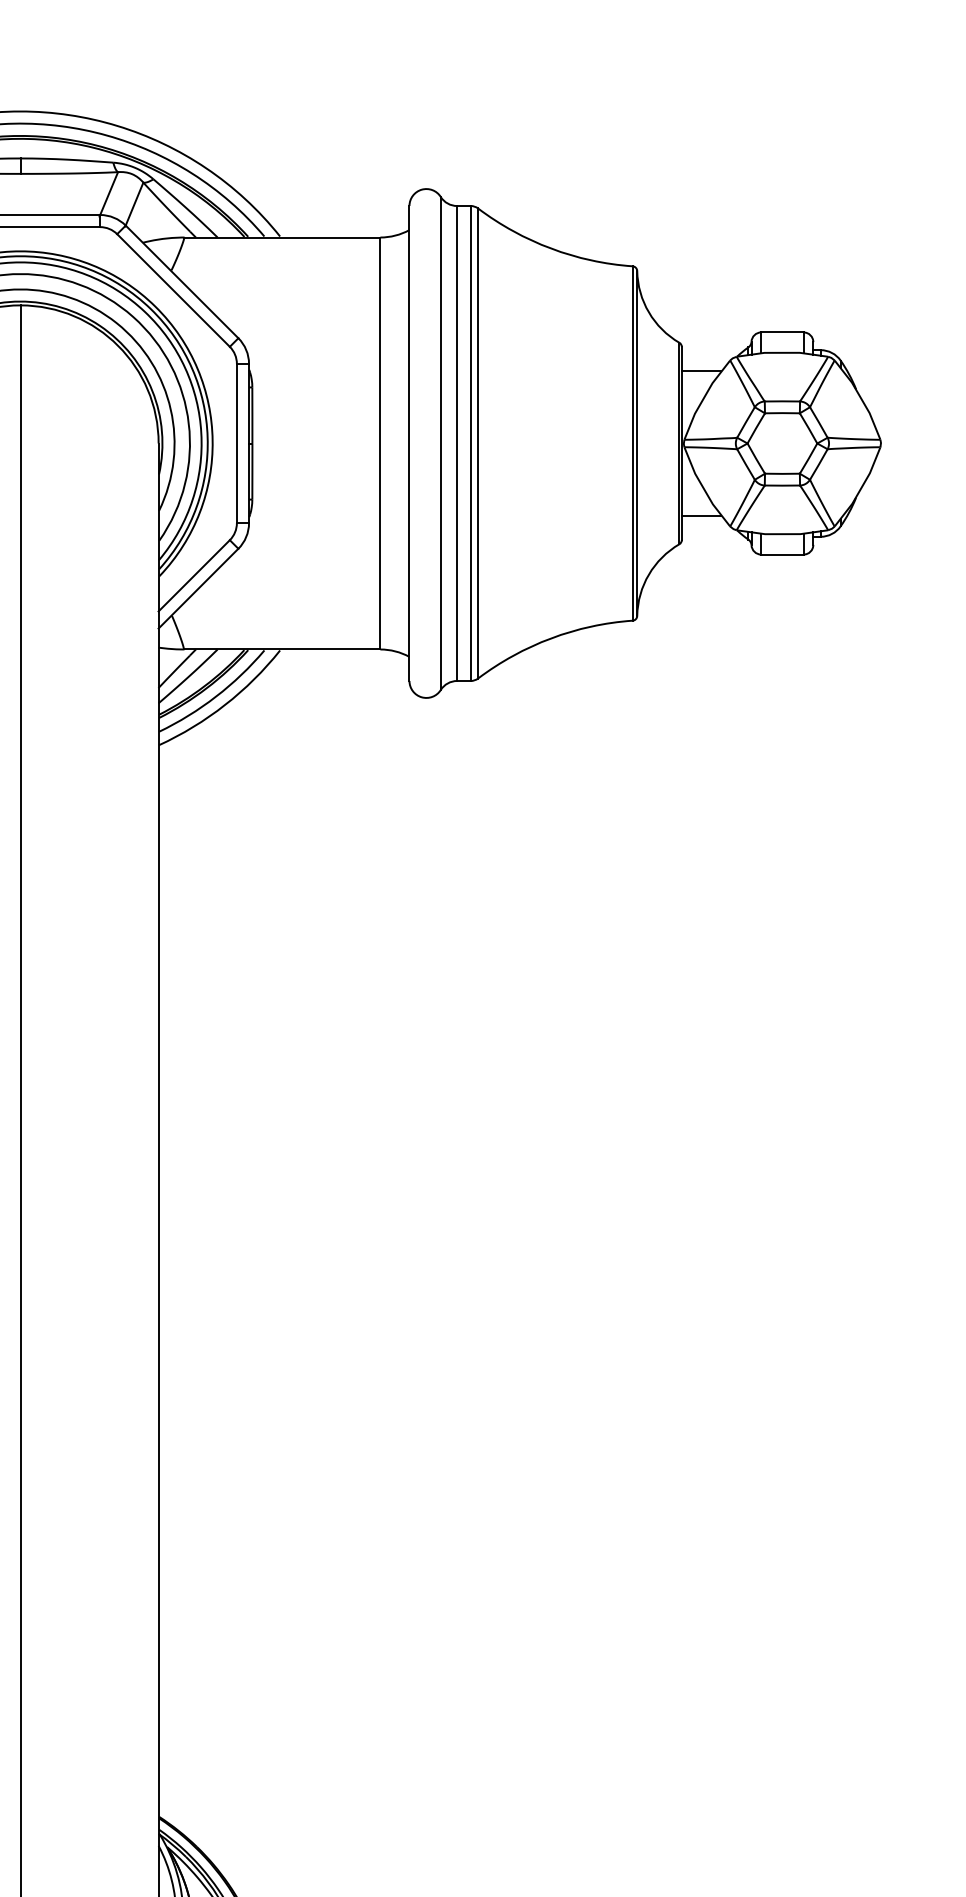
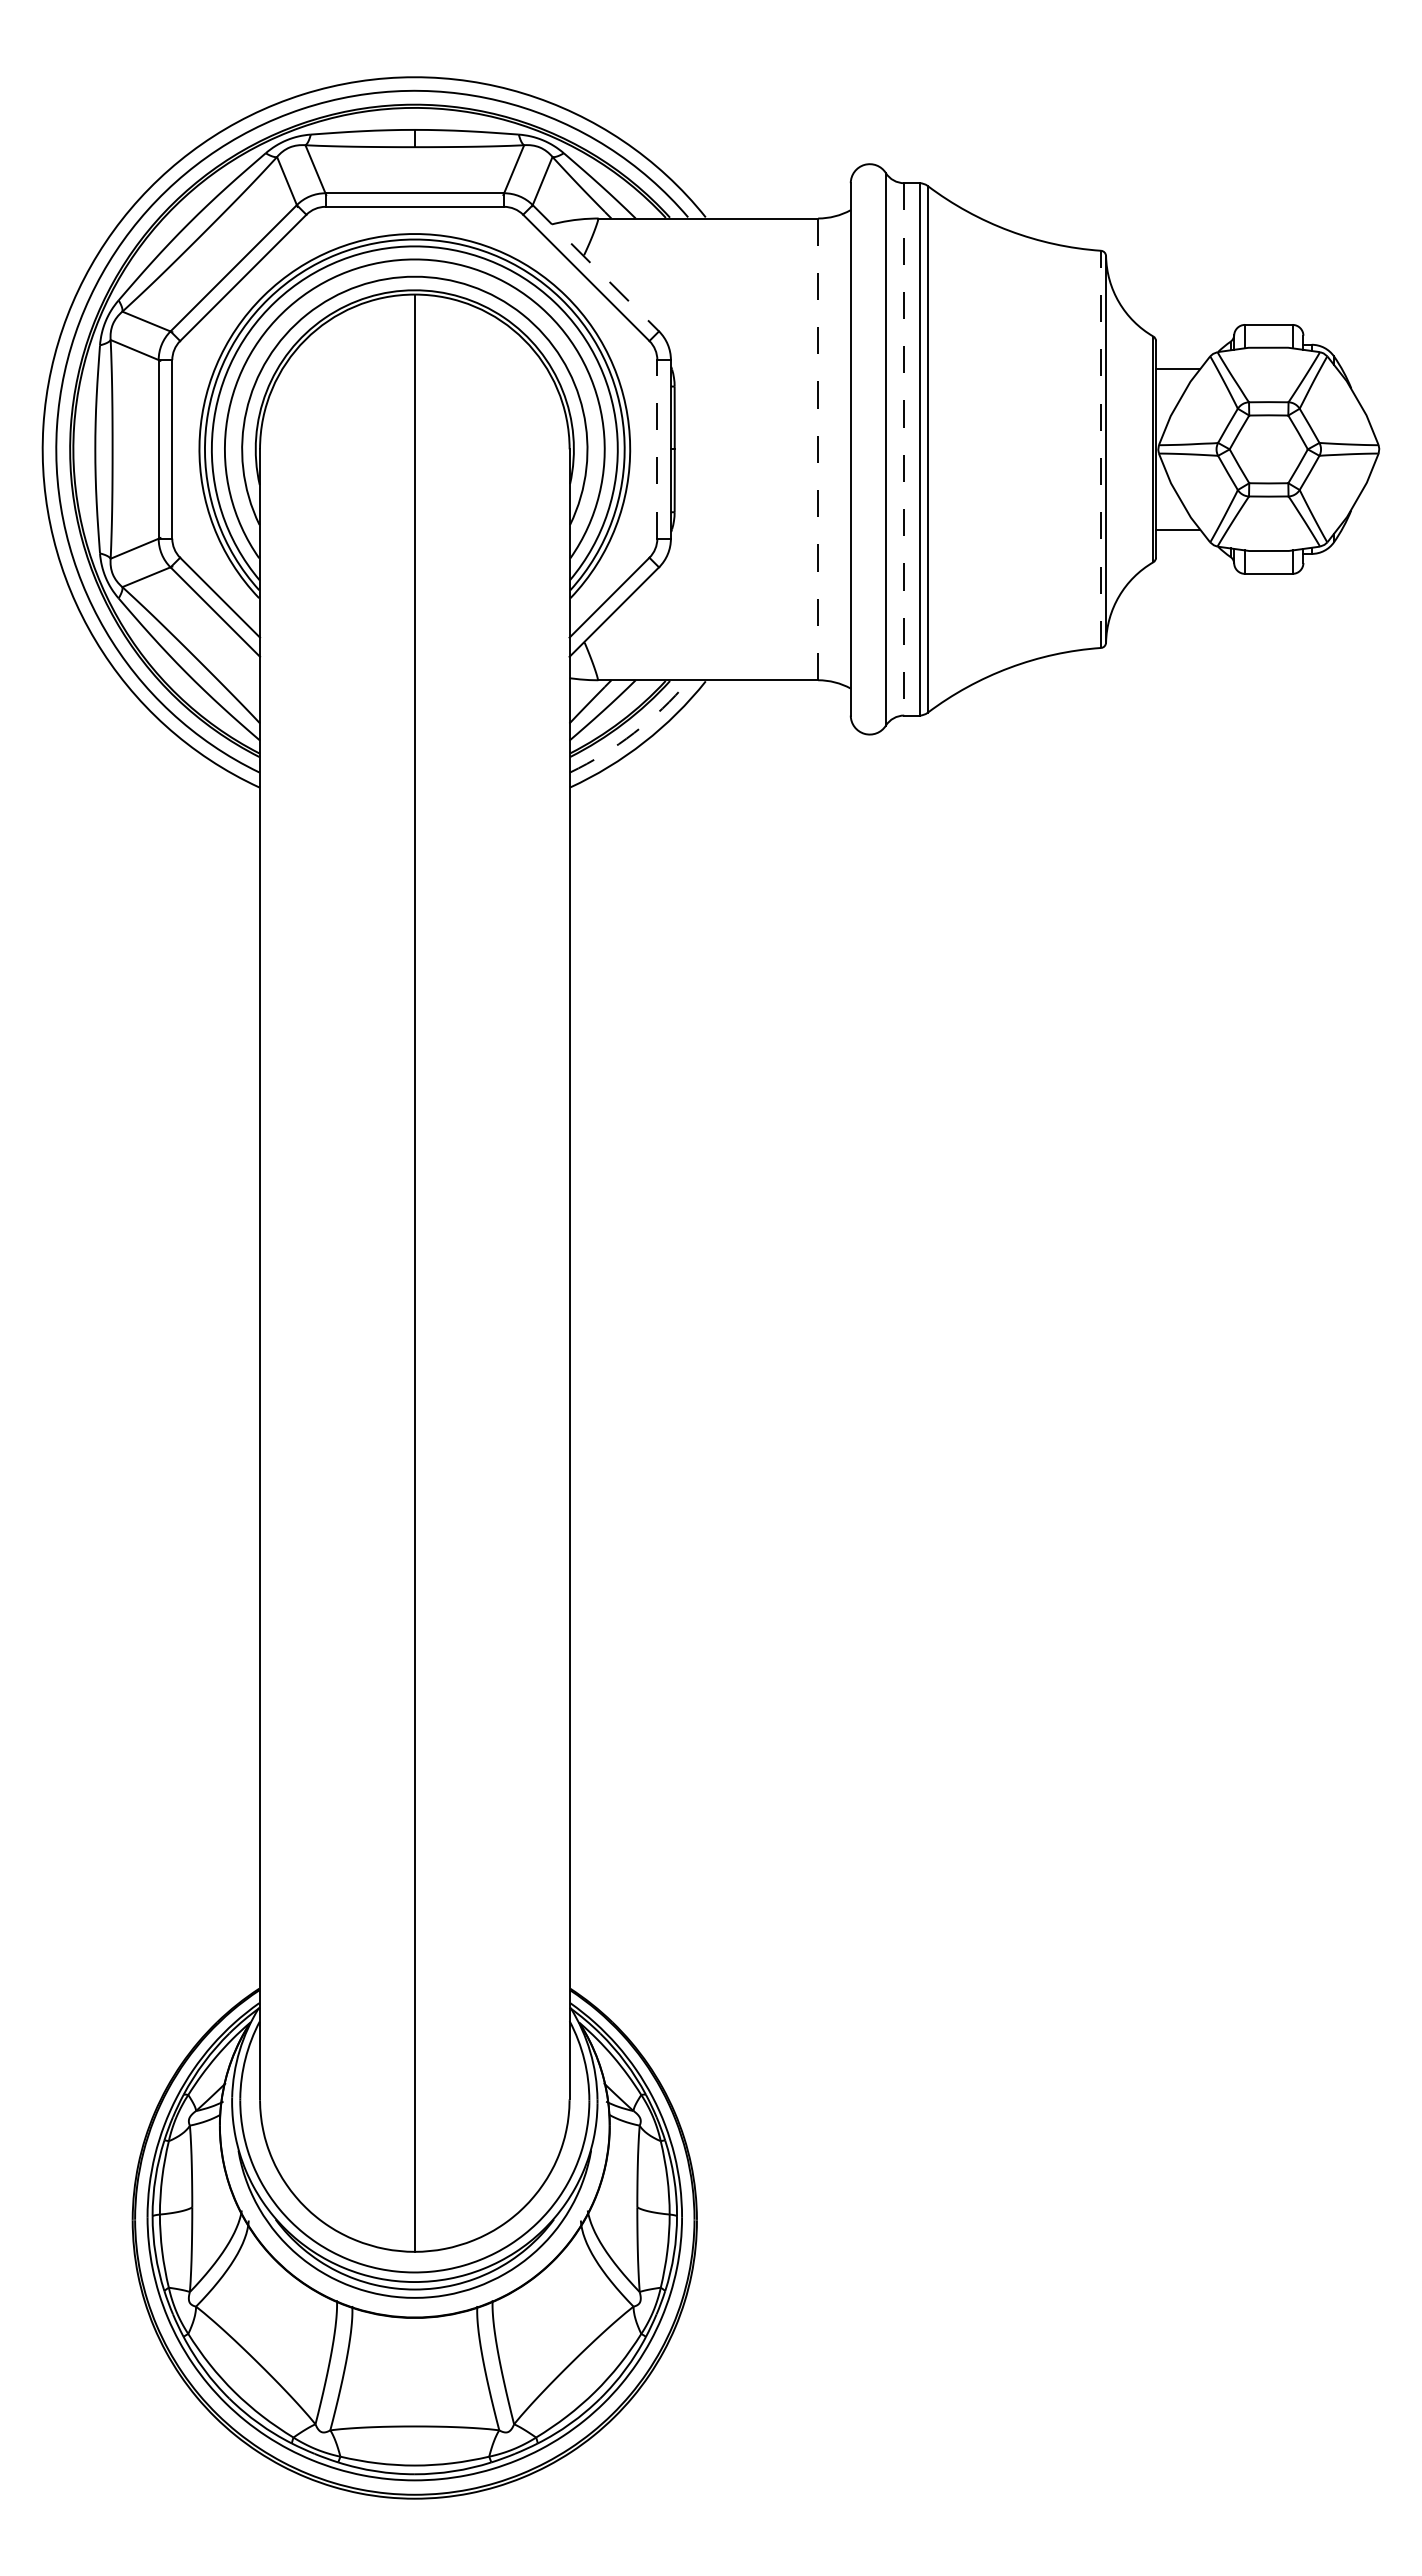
line: (182, 282) -> (596, 268), solid -> dashed
line: (237, 442) -> (657, 448), solid -> dashed
line: (380, 443) -> (818, 449), solid -> dashed
line: (457, 443) -> (904, 449), solid -> dashed
line: (632, 443) -> (1100, 449), solid -> dashed
arc: (215, 696) -> (633, 733), solid -> dashed

